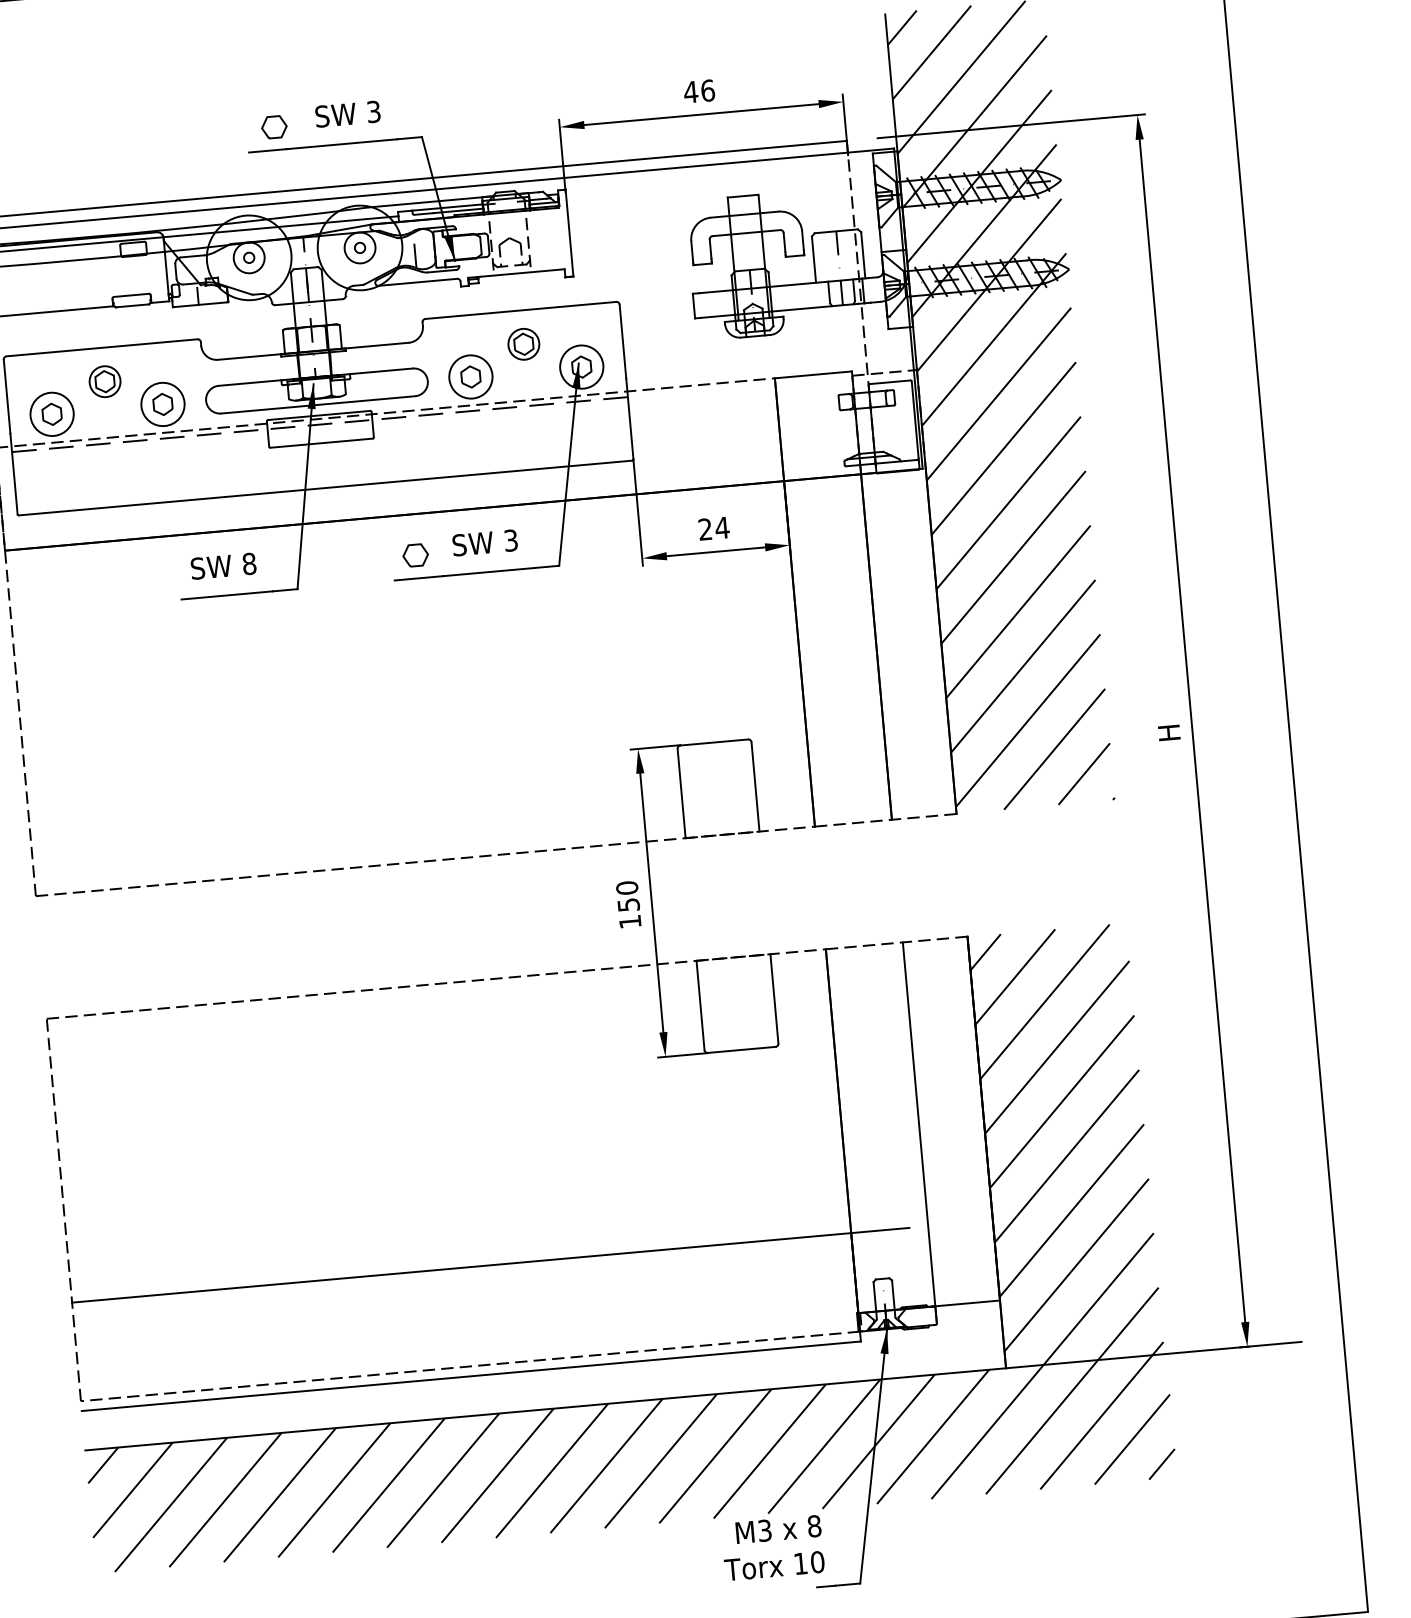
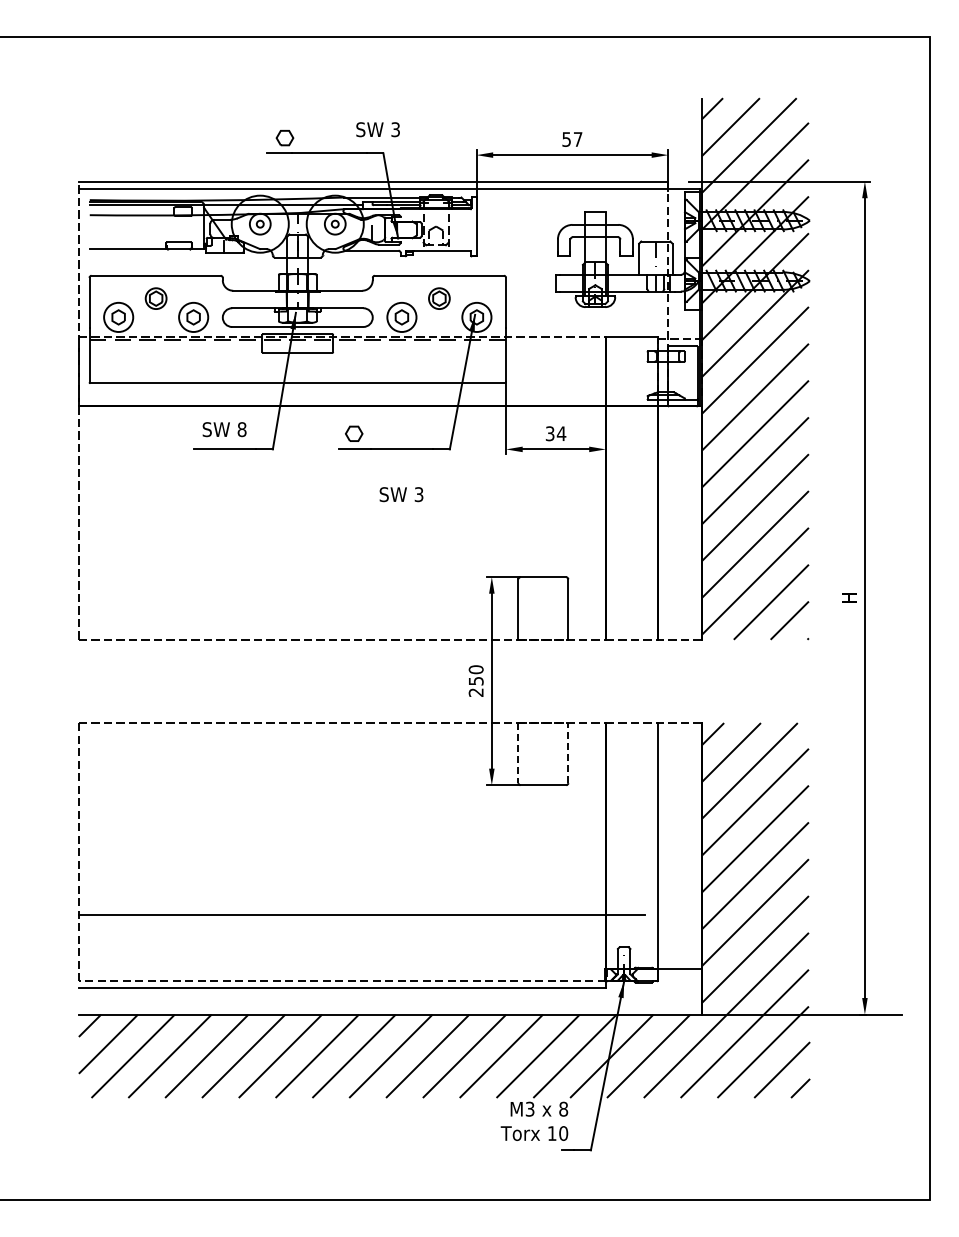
text: (698, 91) -> (571, 139), 46 -> 57
text: (346, 113) -> (377, 129), moved
text: (704, 529) -> (549, 433), 24 -> 34
text: (485, 542) -> (401, 494), moved
text: (629, 921) -> (475, 692), 150 -> 250
line: (774, 998) -> (568, 752), solid -> dashed
line: (700, 1006) -> (518, 753), solid -> dashed

